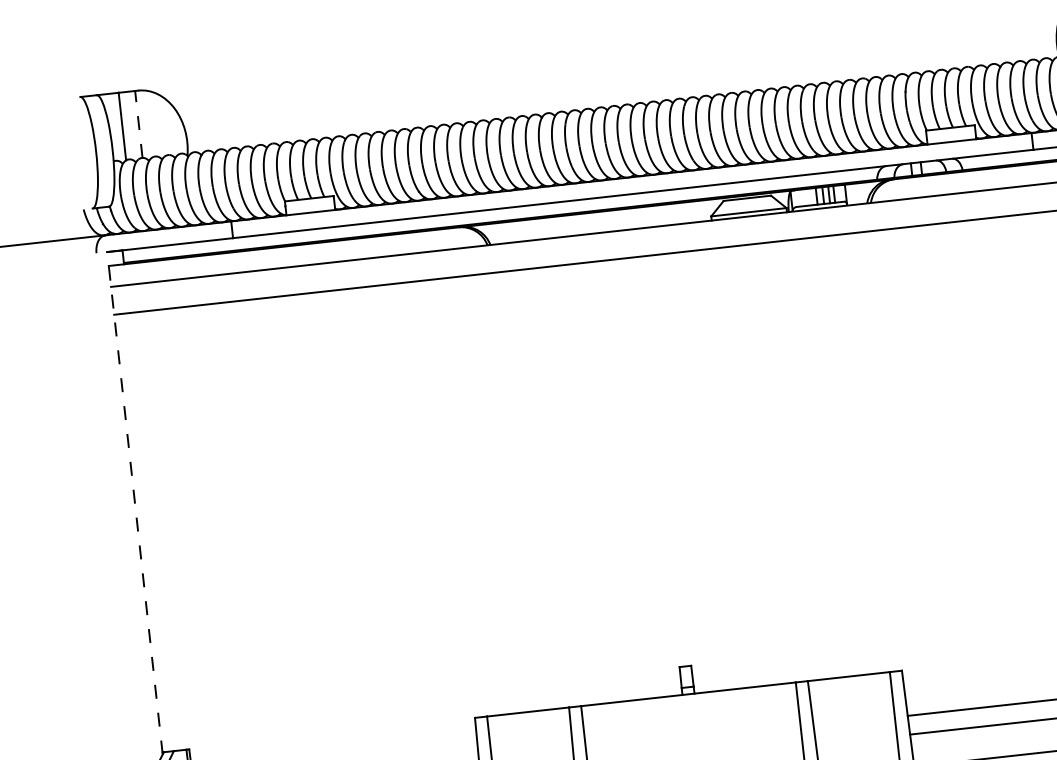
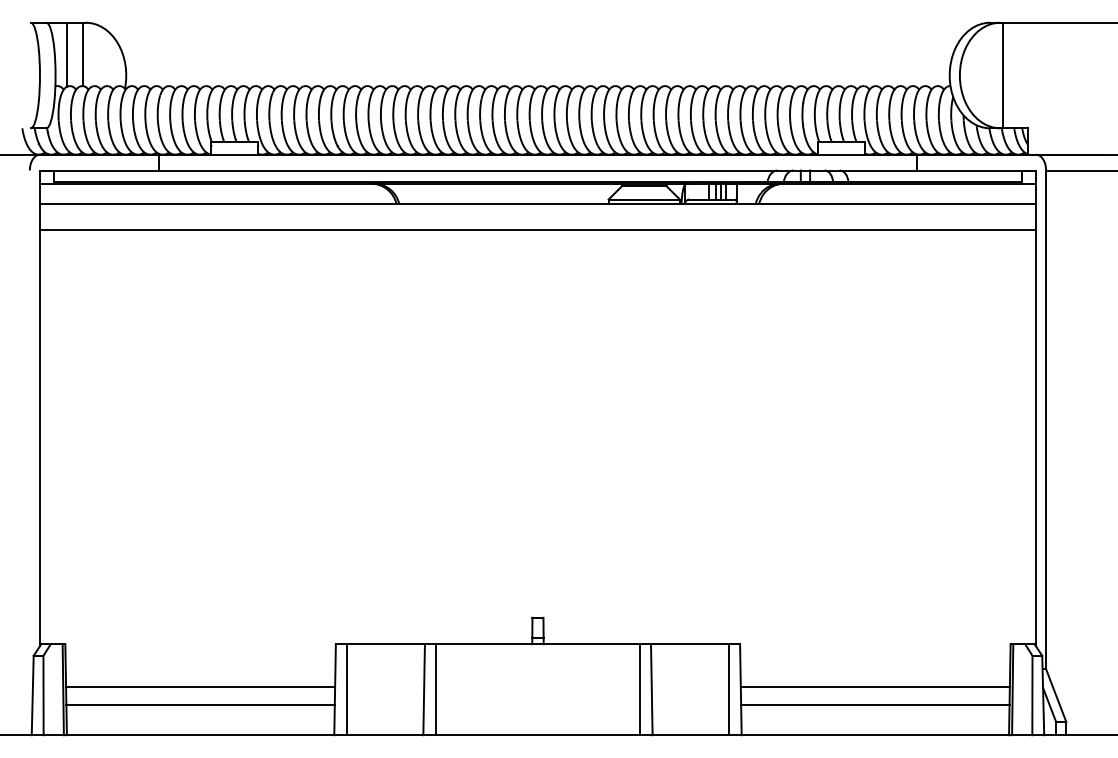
line: (138, 124) -> (82, 54), dashed -> solid
line: (135, 503) -> (40, 408), dashed -> solid

